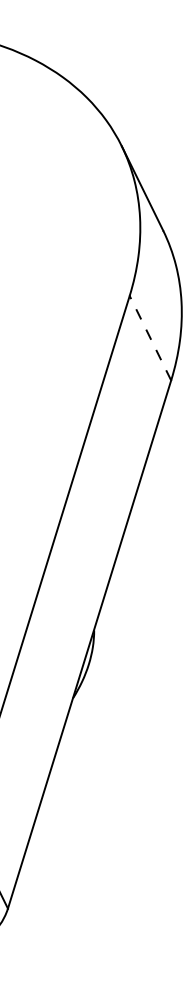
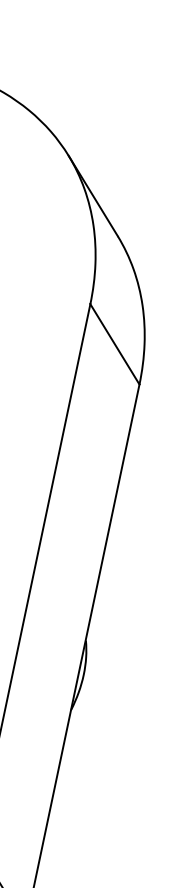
line: (150, 337) -> (114, 343), dashed -> solid

